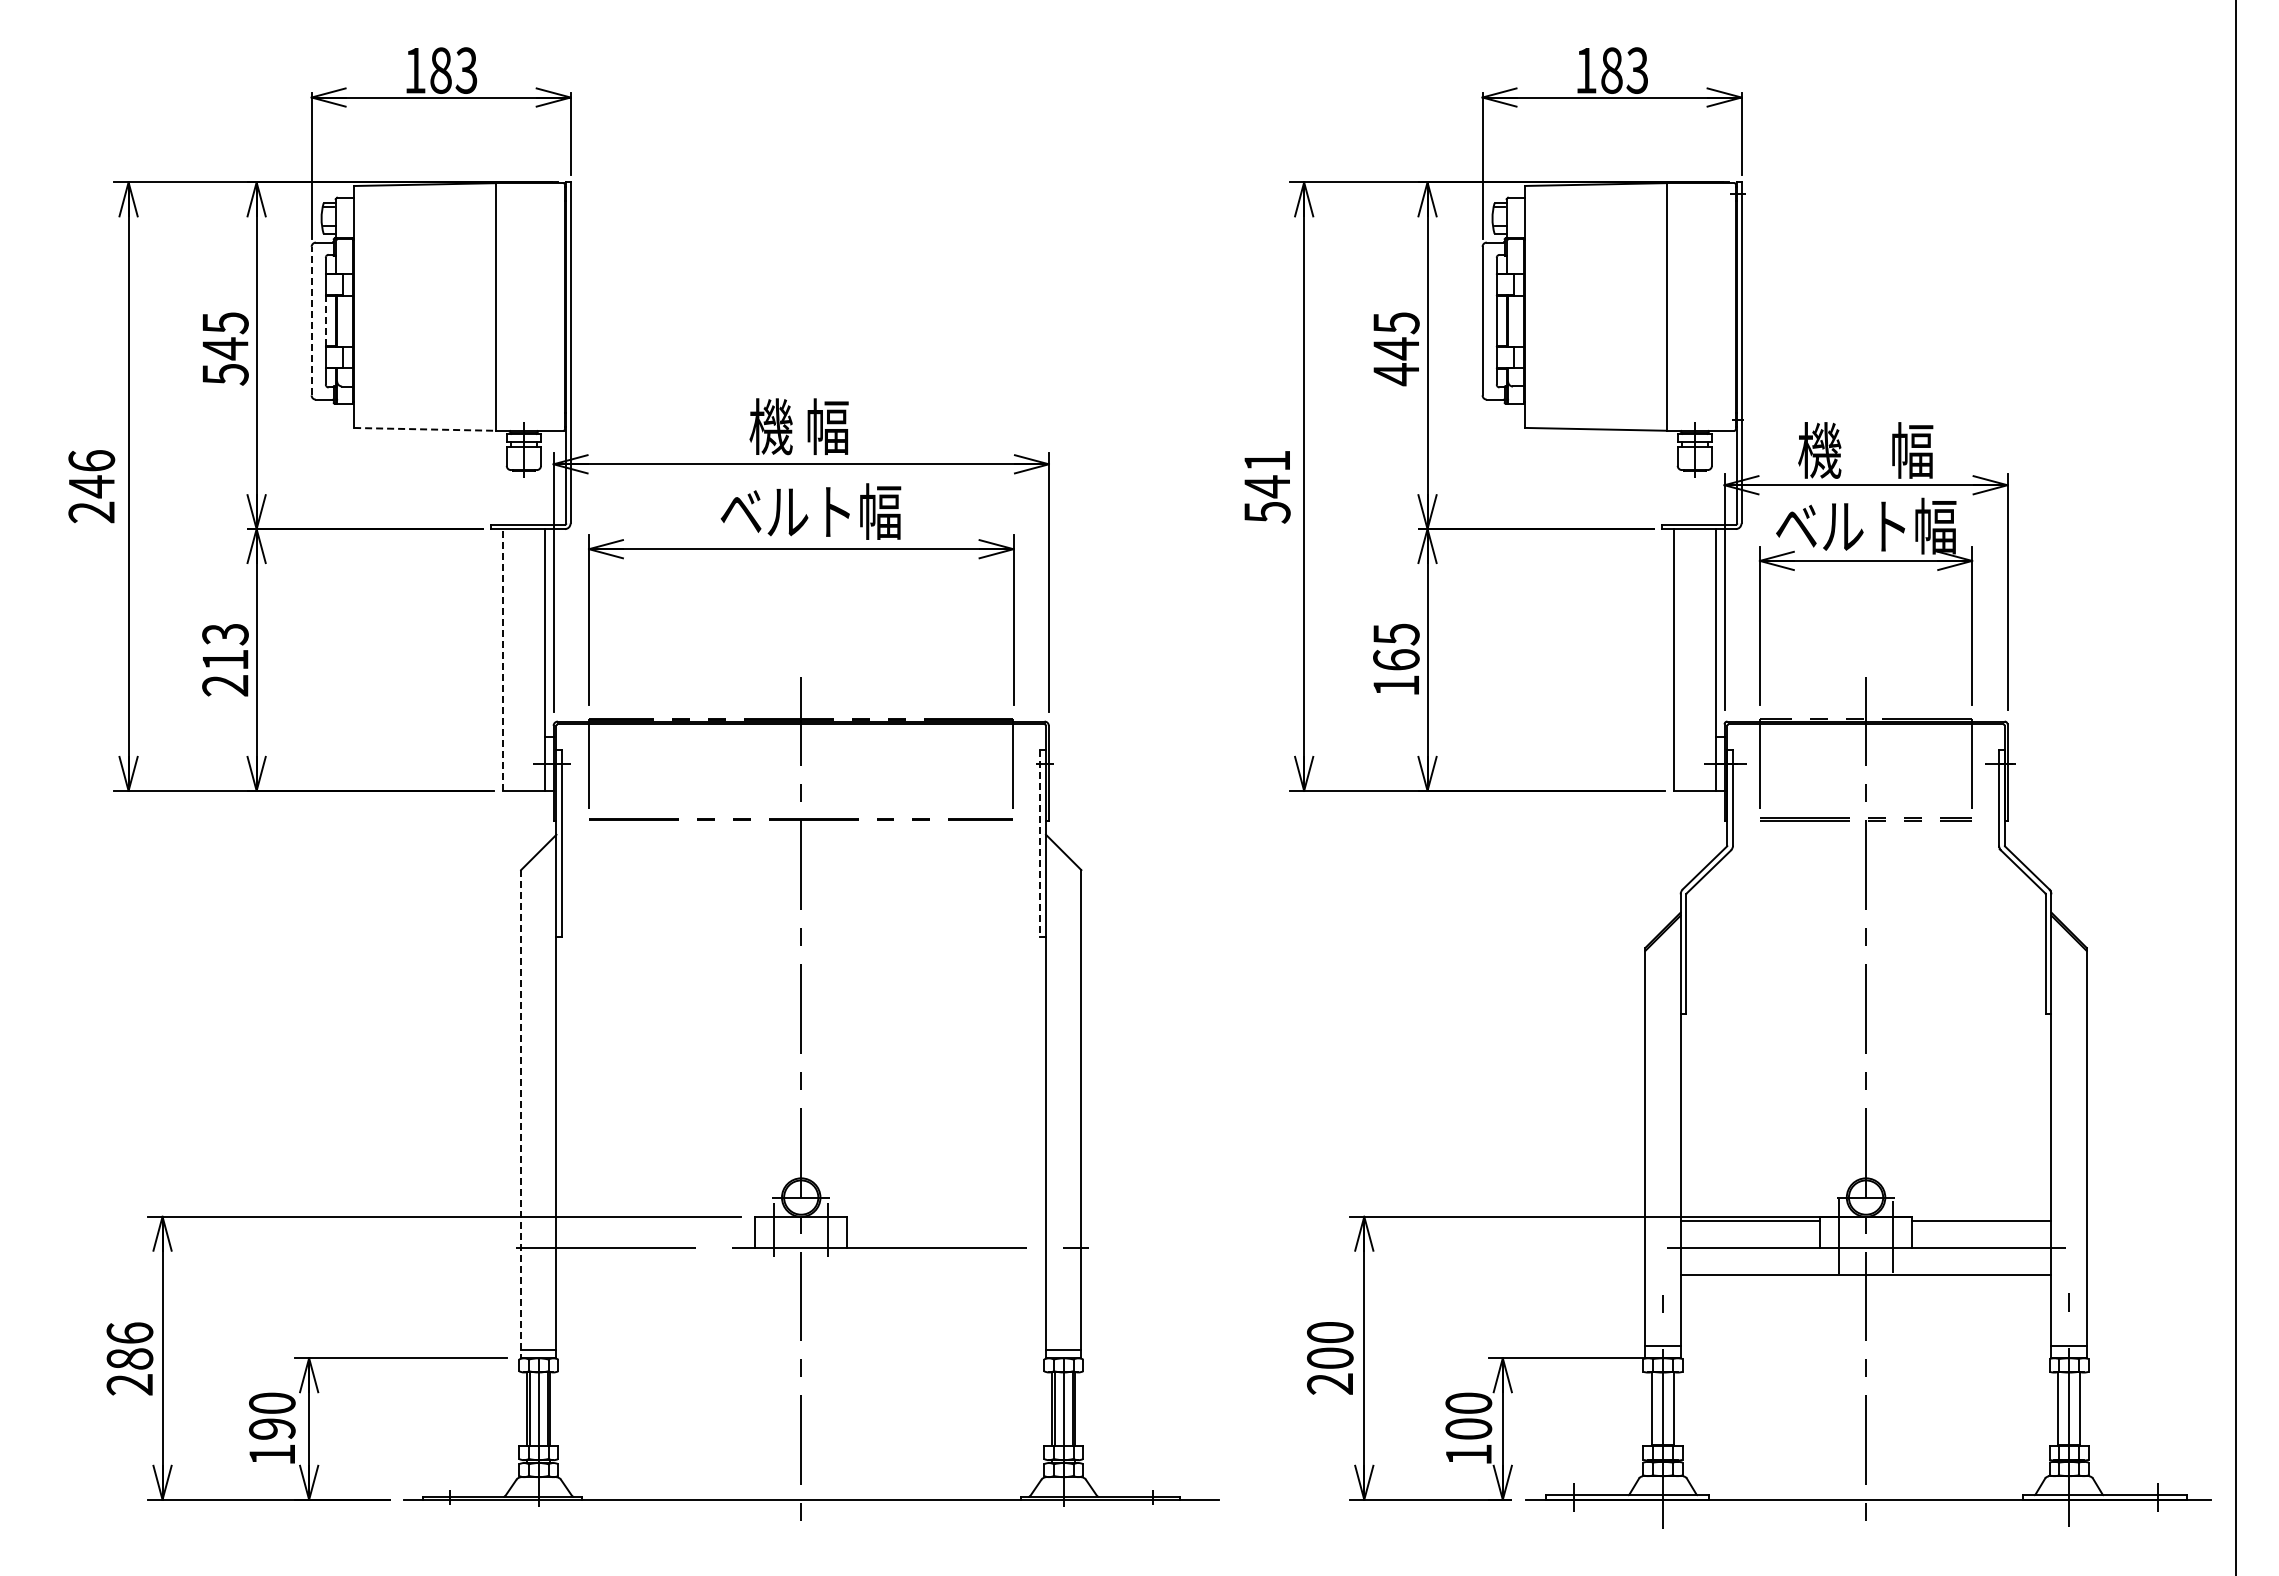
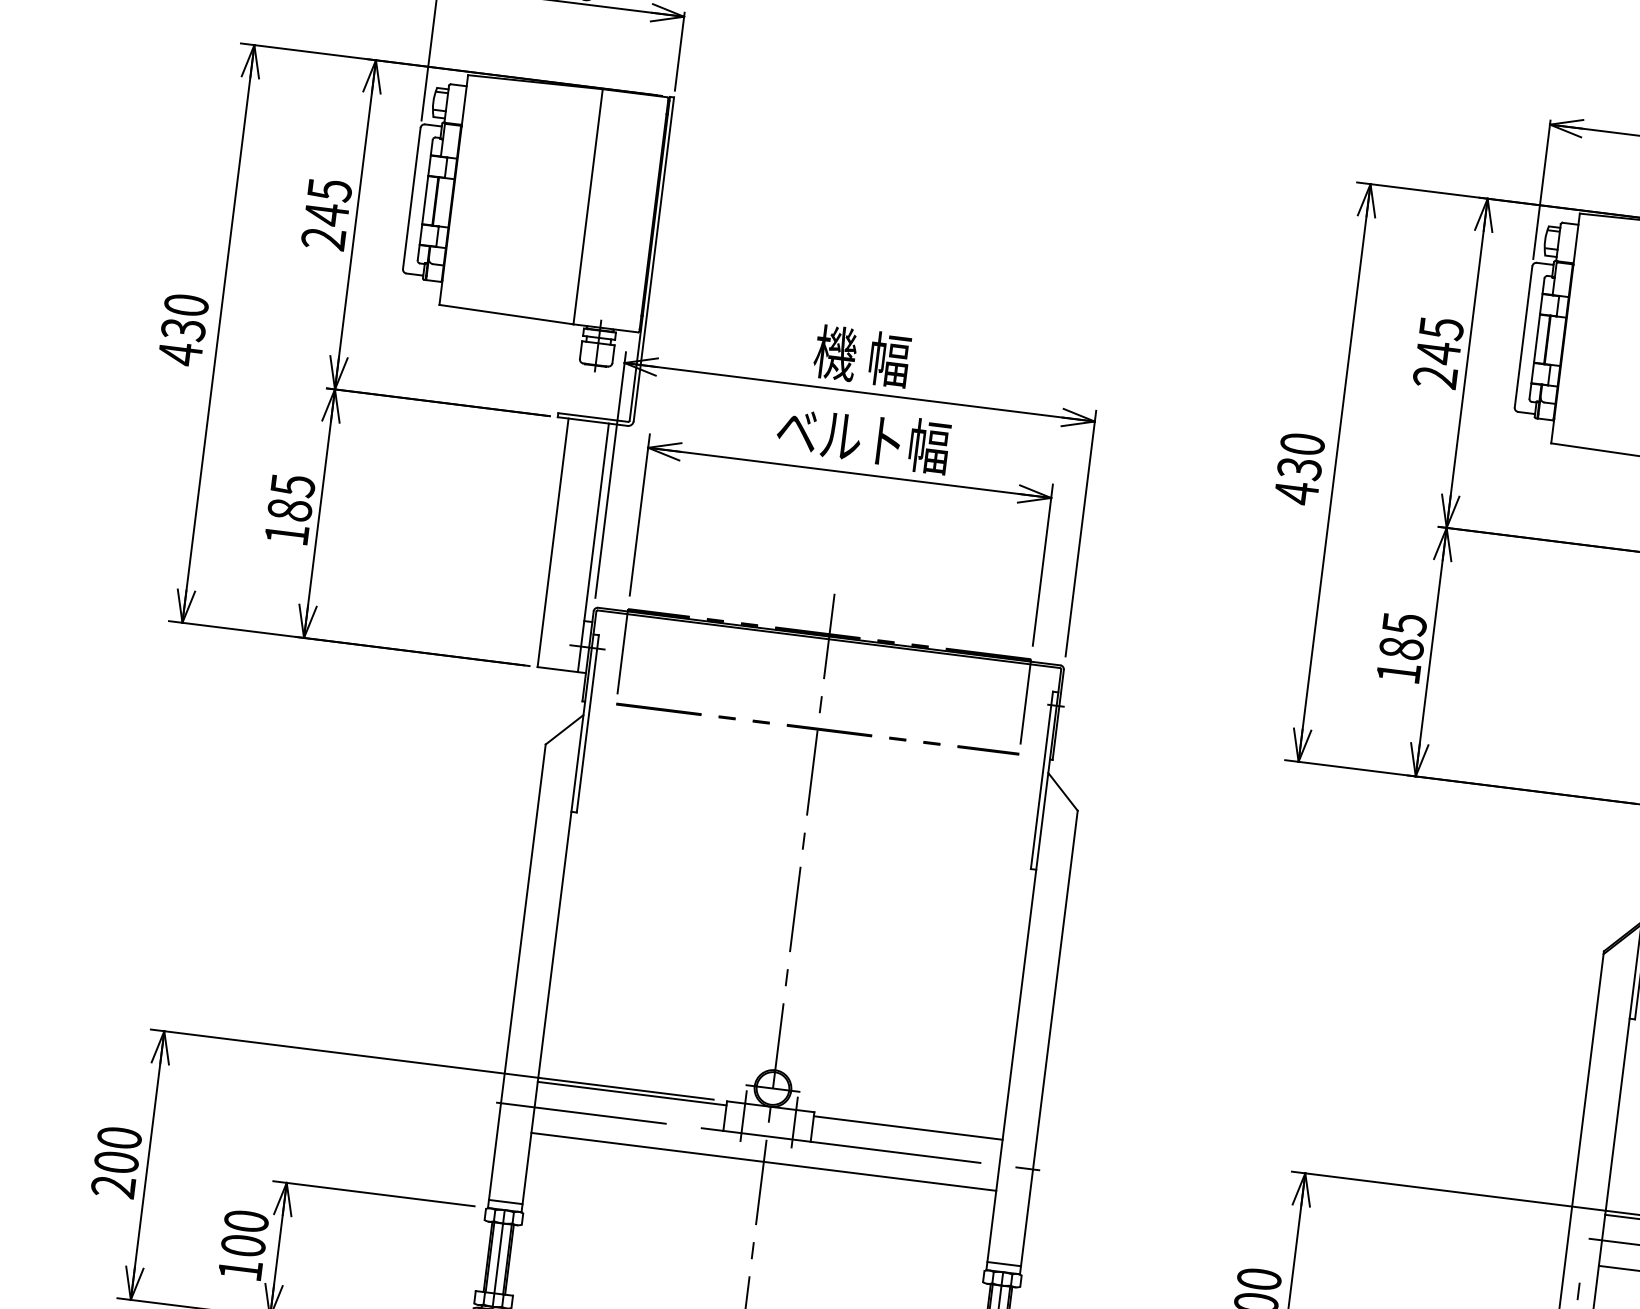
line: (311, 320) -> (411, 197), dashed -> solid
line: (325, 321) -> (424, 200), dashed -> solid
text: (225, 374) -> (323, 238), 545 -> 245
text: (1395, 374) -> (1434, 377), 445 -> 245
line: (424, 429) -> (506, 314), dashed -> solid
text: (91, 487) -> (183, 330), 246 -> 430
text: (1267, 487) -> (1299, 469), 541 -> 430
text: (225, 659) -> (289, 509), 213 -> 185
text: (1396, 659) -> (1401, 648), 165 -> 185
line: (502, 660) -> (552, 543), dashed -> solid
line: (1040, 843) -> (1042, 780), dashed -> solid
line: (521, 1114) -> (517, 976), dashed -> solid
line: (655, 1221) -> (631, 1093), added
line: (946, 1221) -> (908, 1128), added
line: (801, 1274) -> (764, 1161), added
text: (129, 1345) -> (117, 1149), 286 -> 200
text: (272, 1428) -> (243, 1245), 190 -> 100

